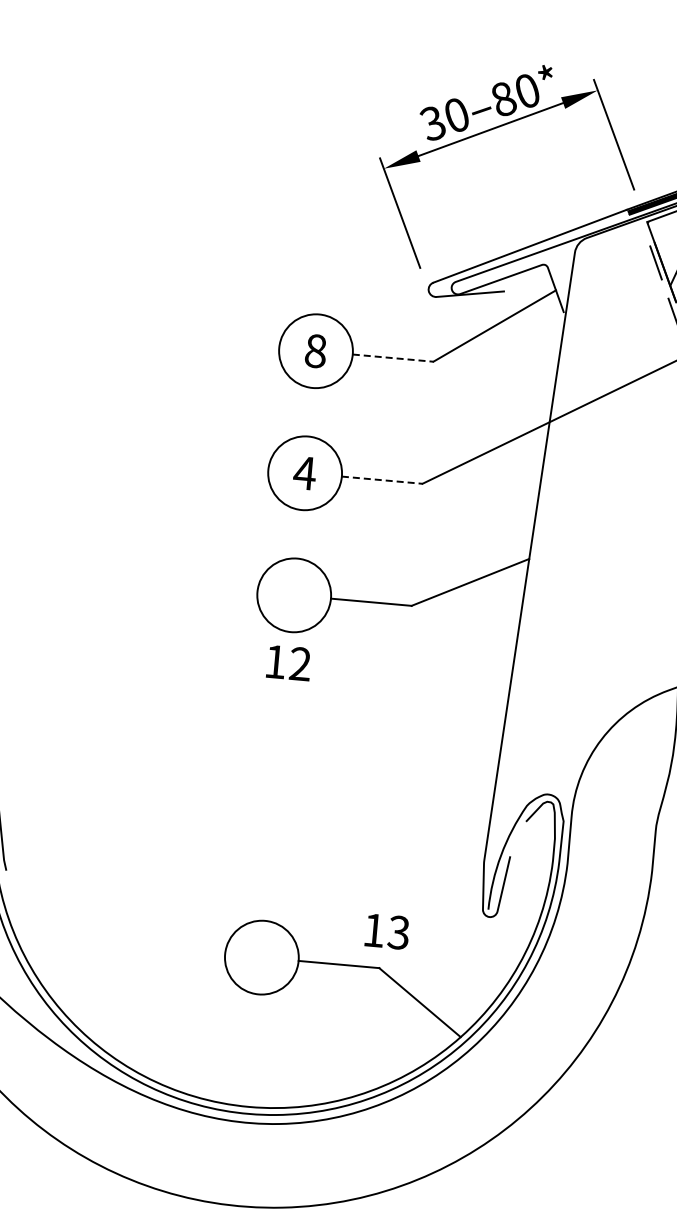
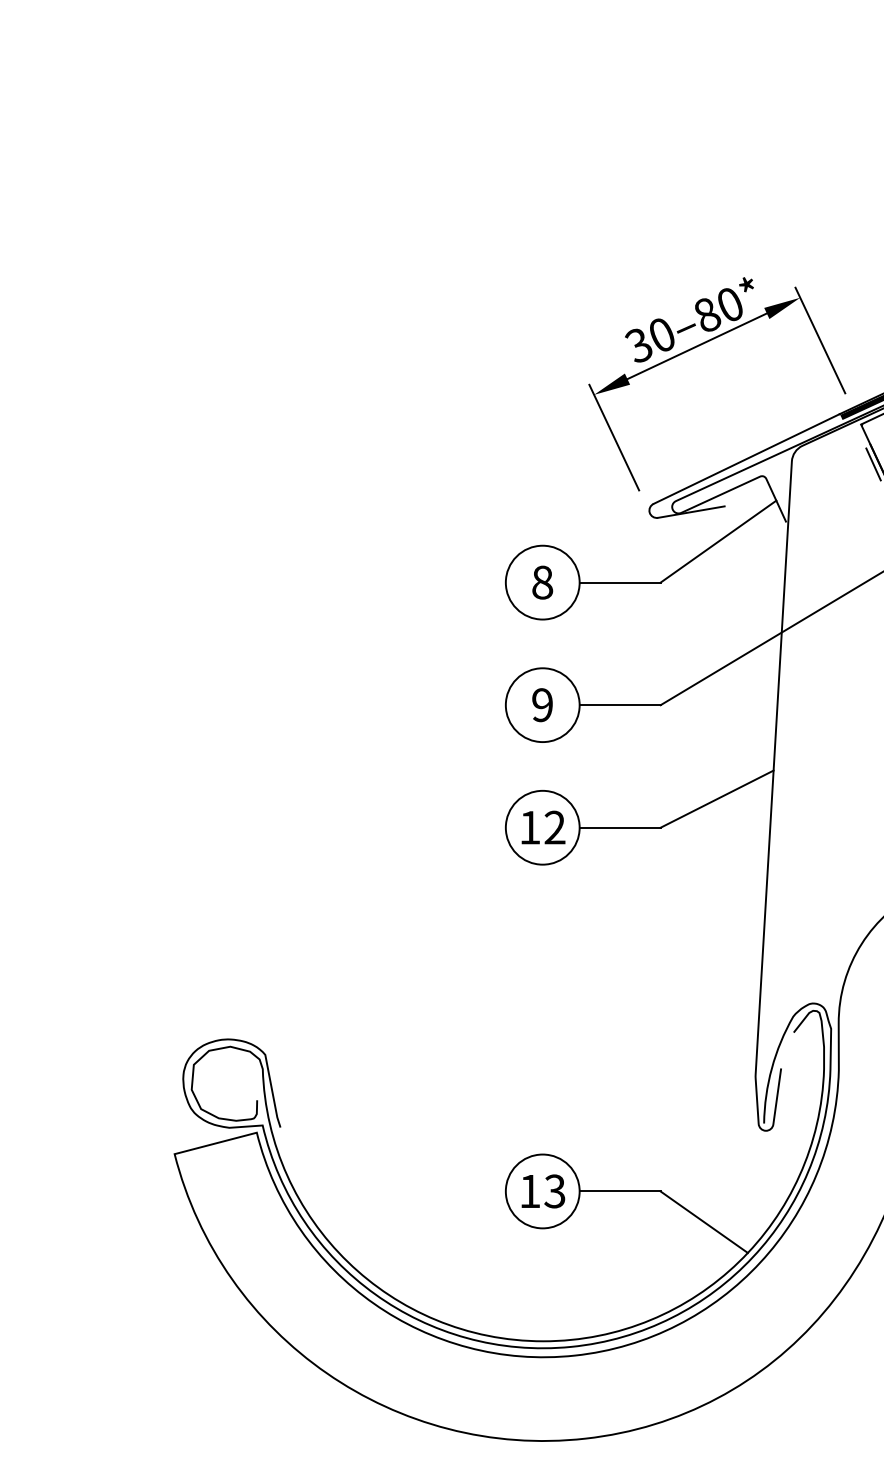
line: (393, 358) -> (620, 582), dashed -> solid
text: (304, 473) -> (542, 705), 4 -> 9
line: (382, 480) -> (620, 705), dashed -> solid
text: (288, 662) -> (543, 827), moved
text: (387, 931) -> (543, 1191), moved

